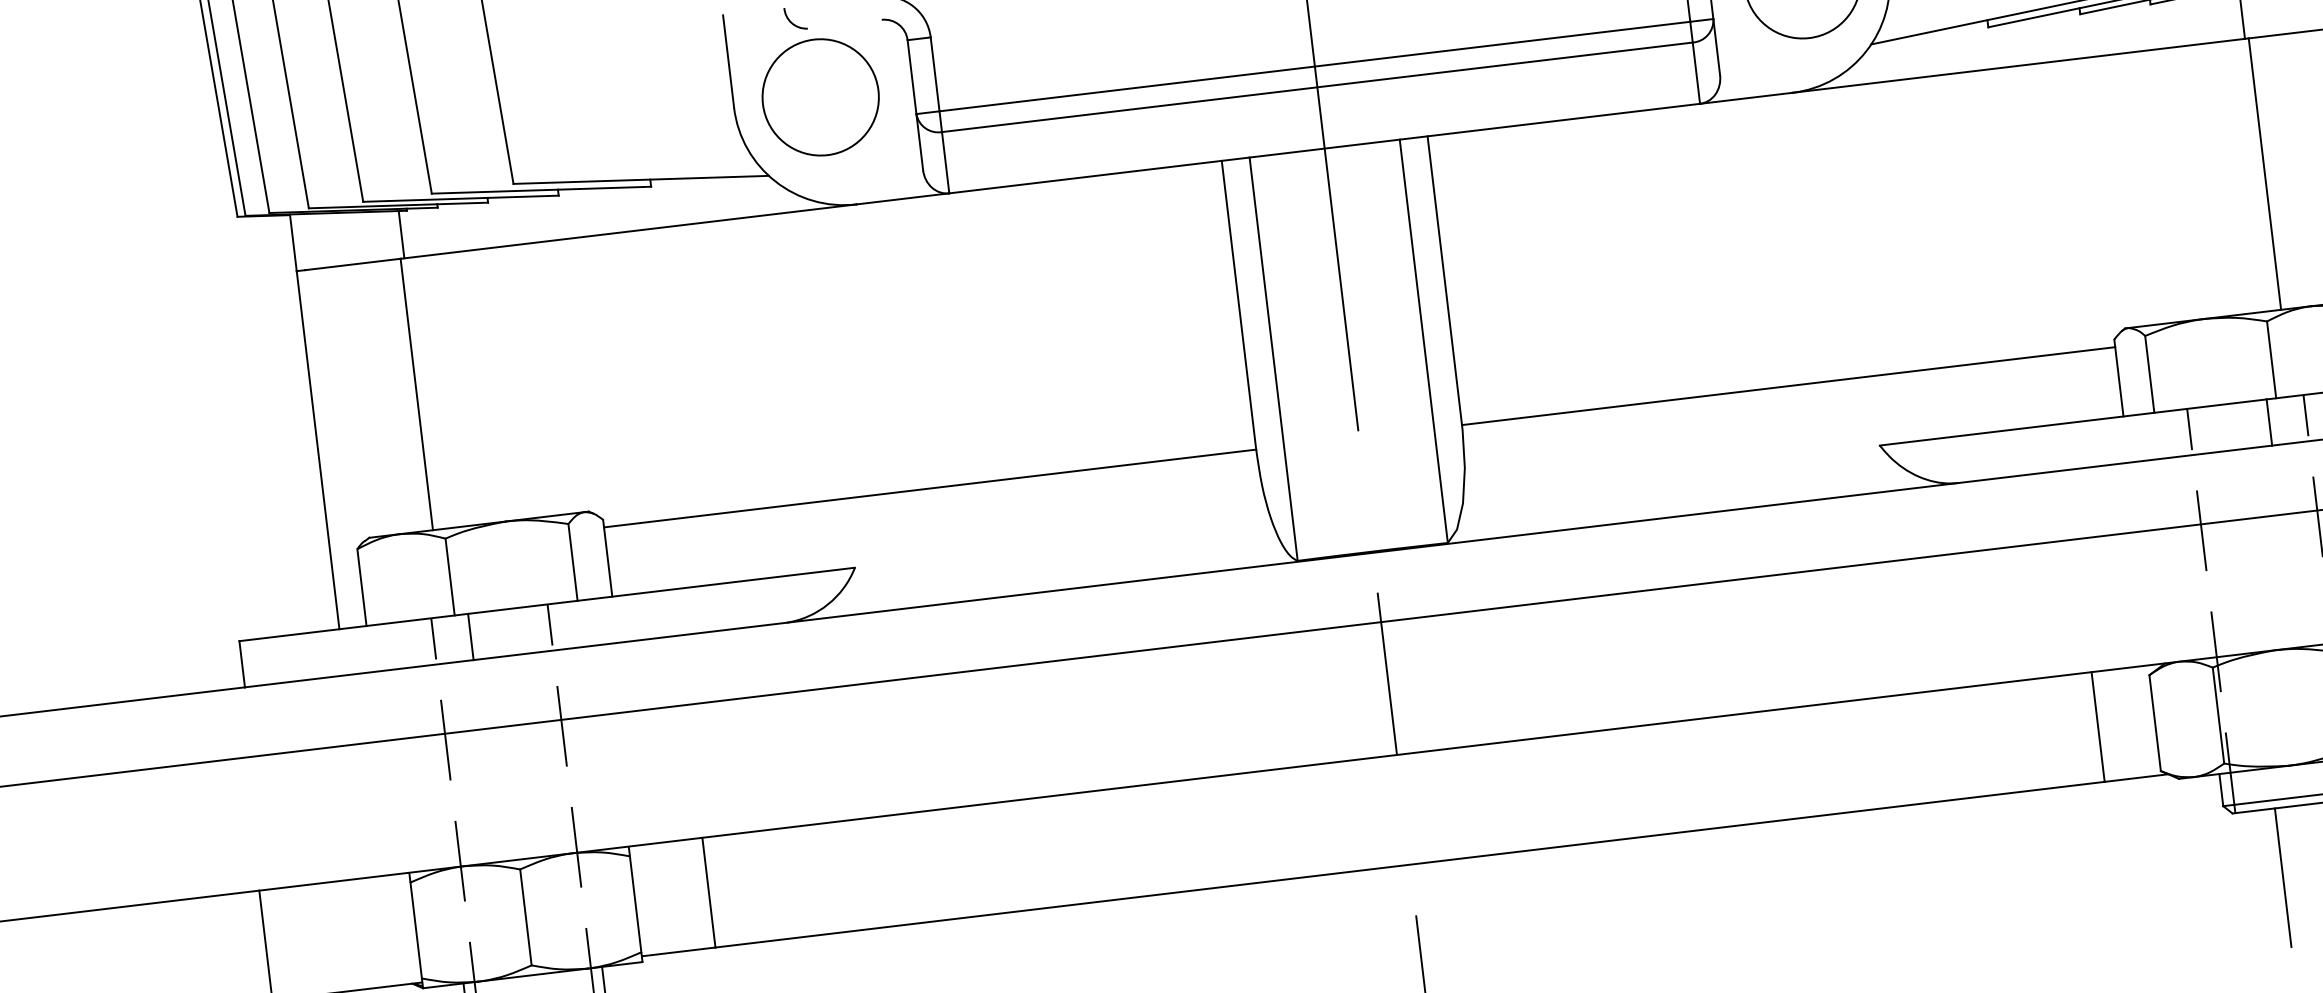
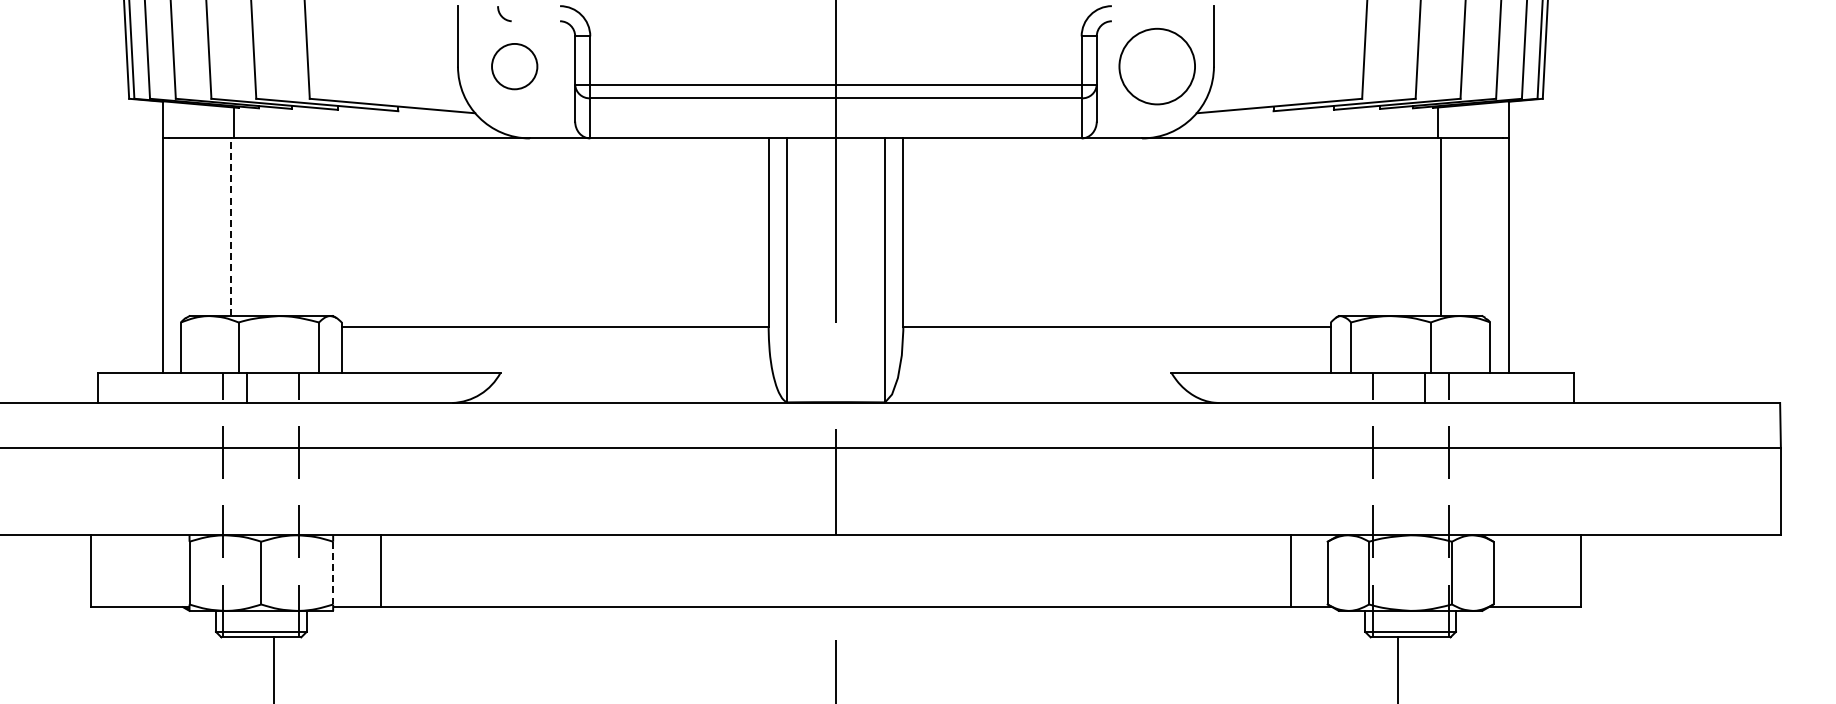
circle: (820, 97) -> (514, 66), size x0.6
line: (417, 394) -> (231, 227), solid -> dashed
line: (636, 904) -> (333, 573), solid -> dashed

